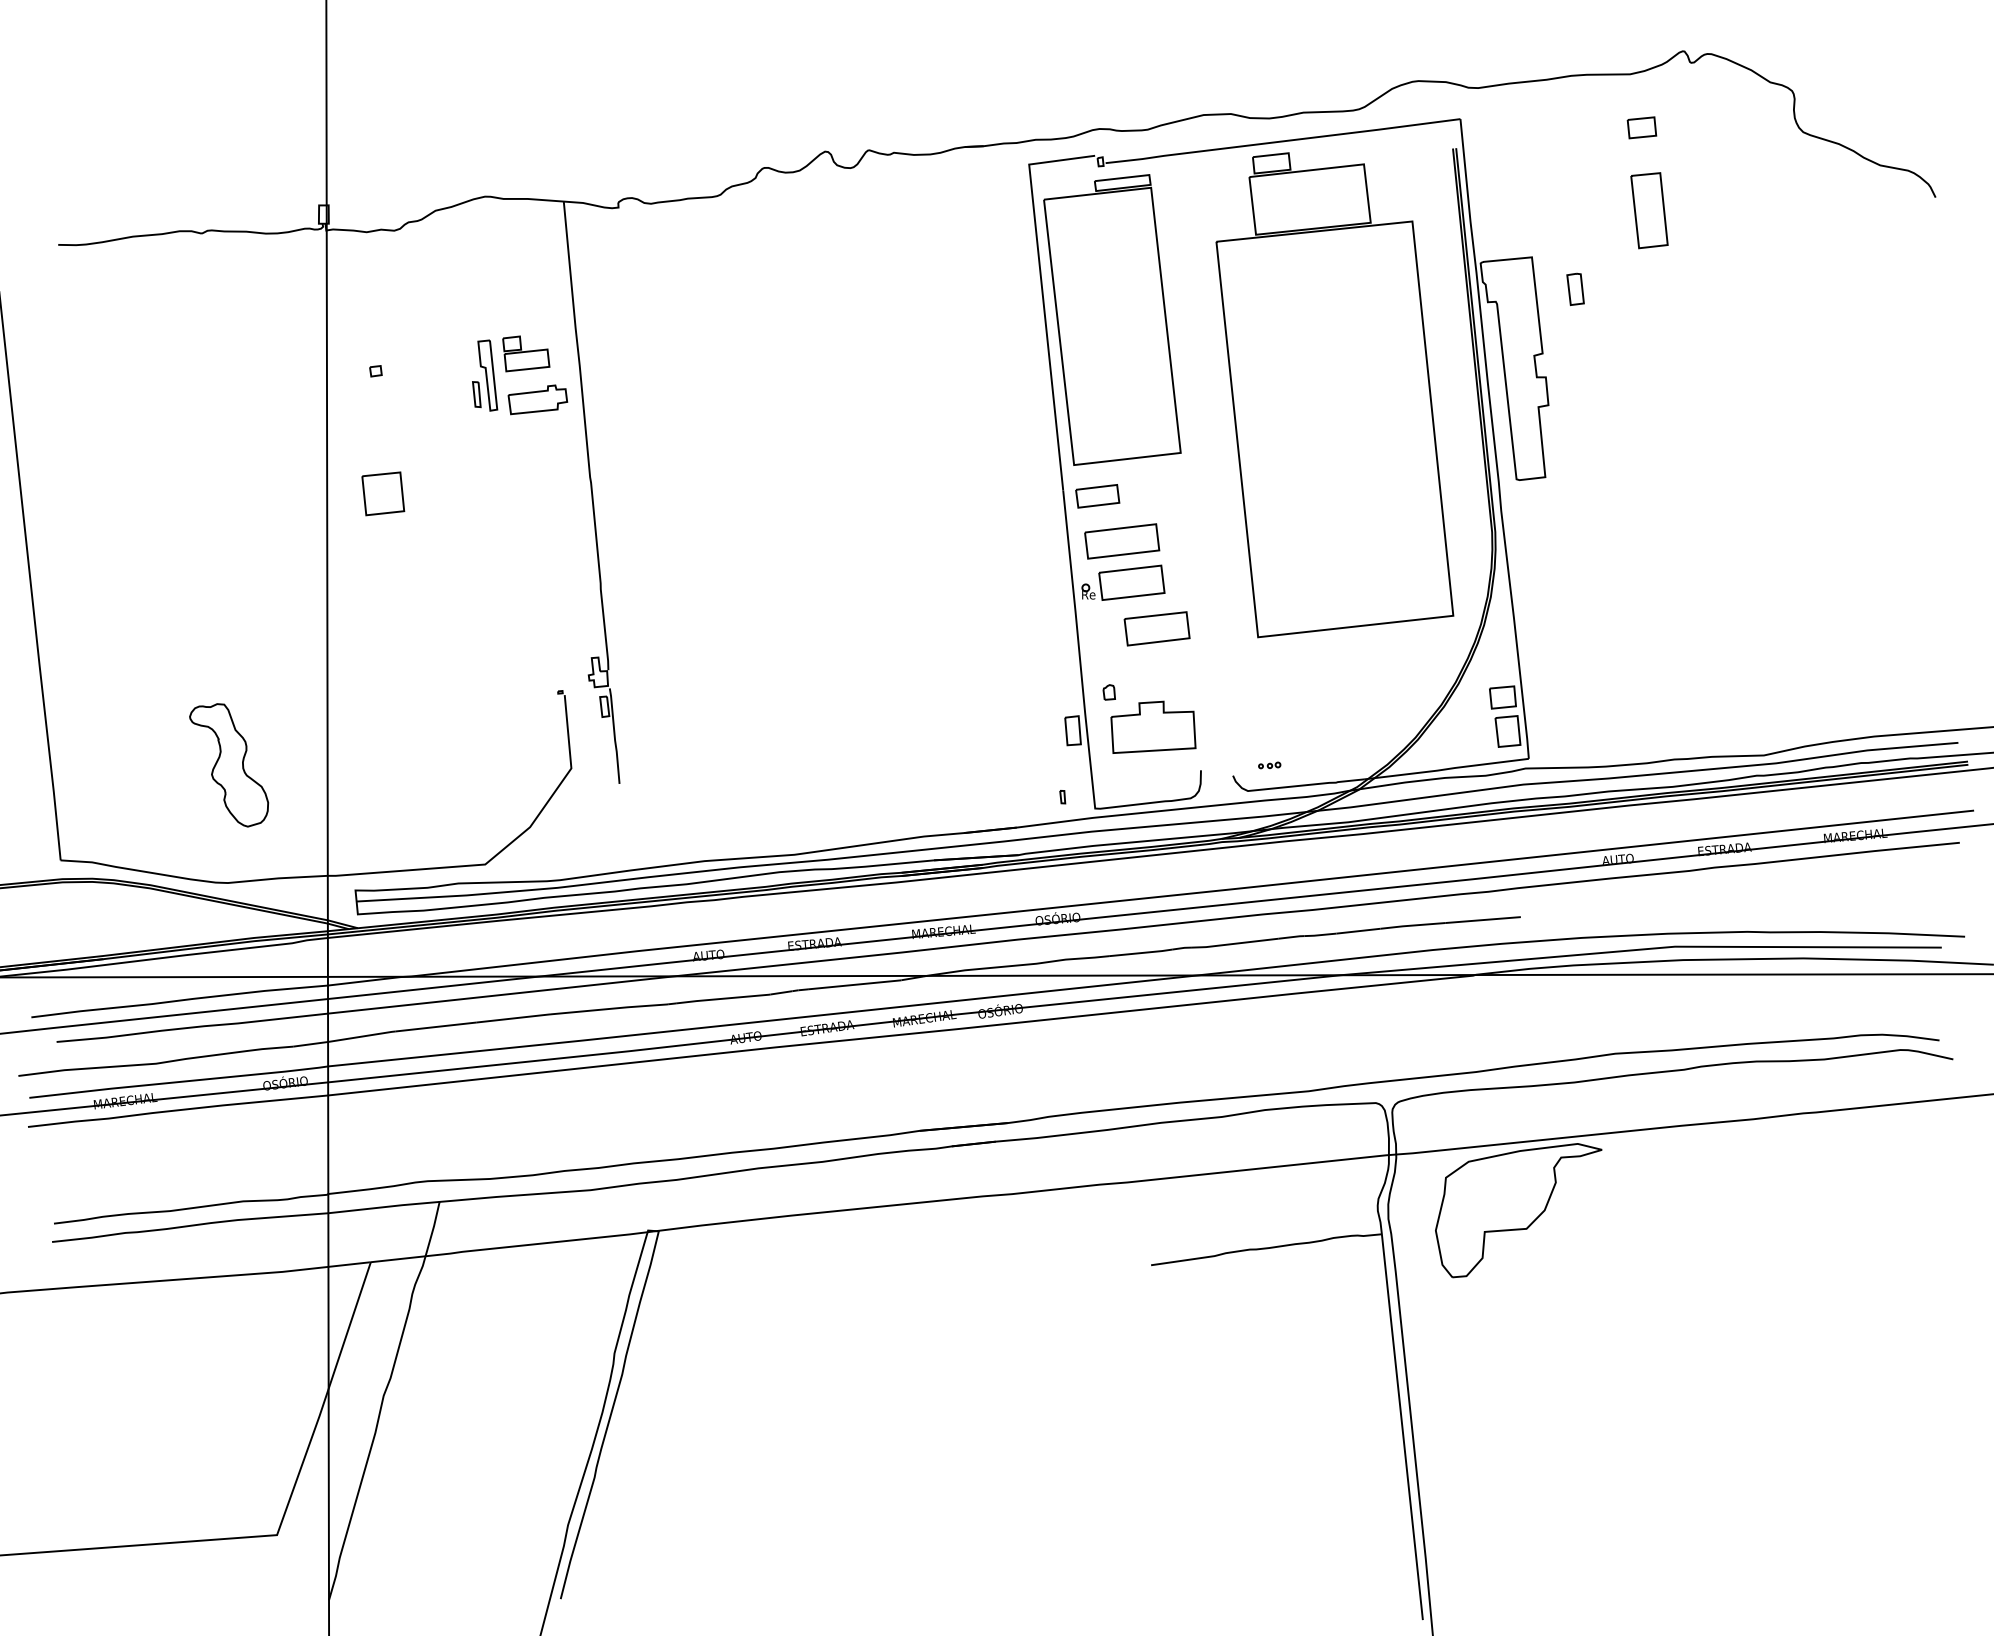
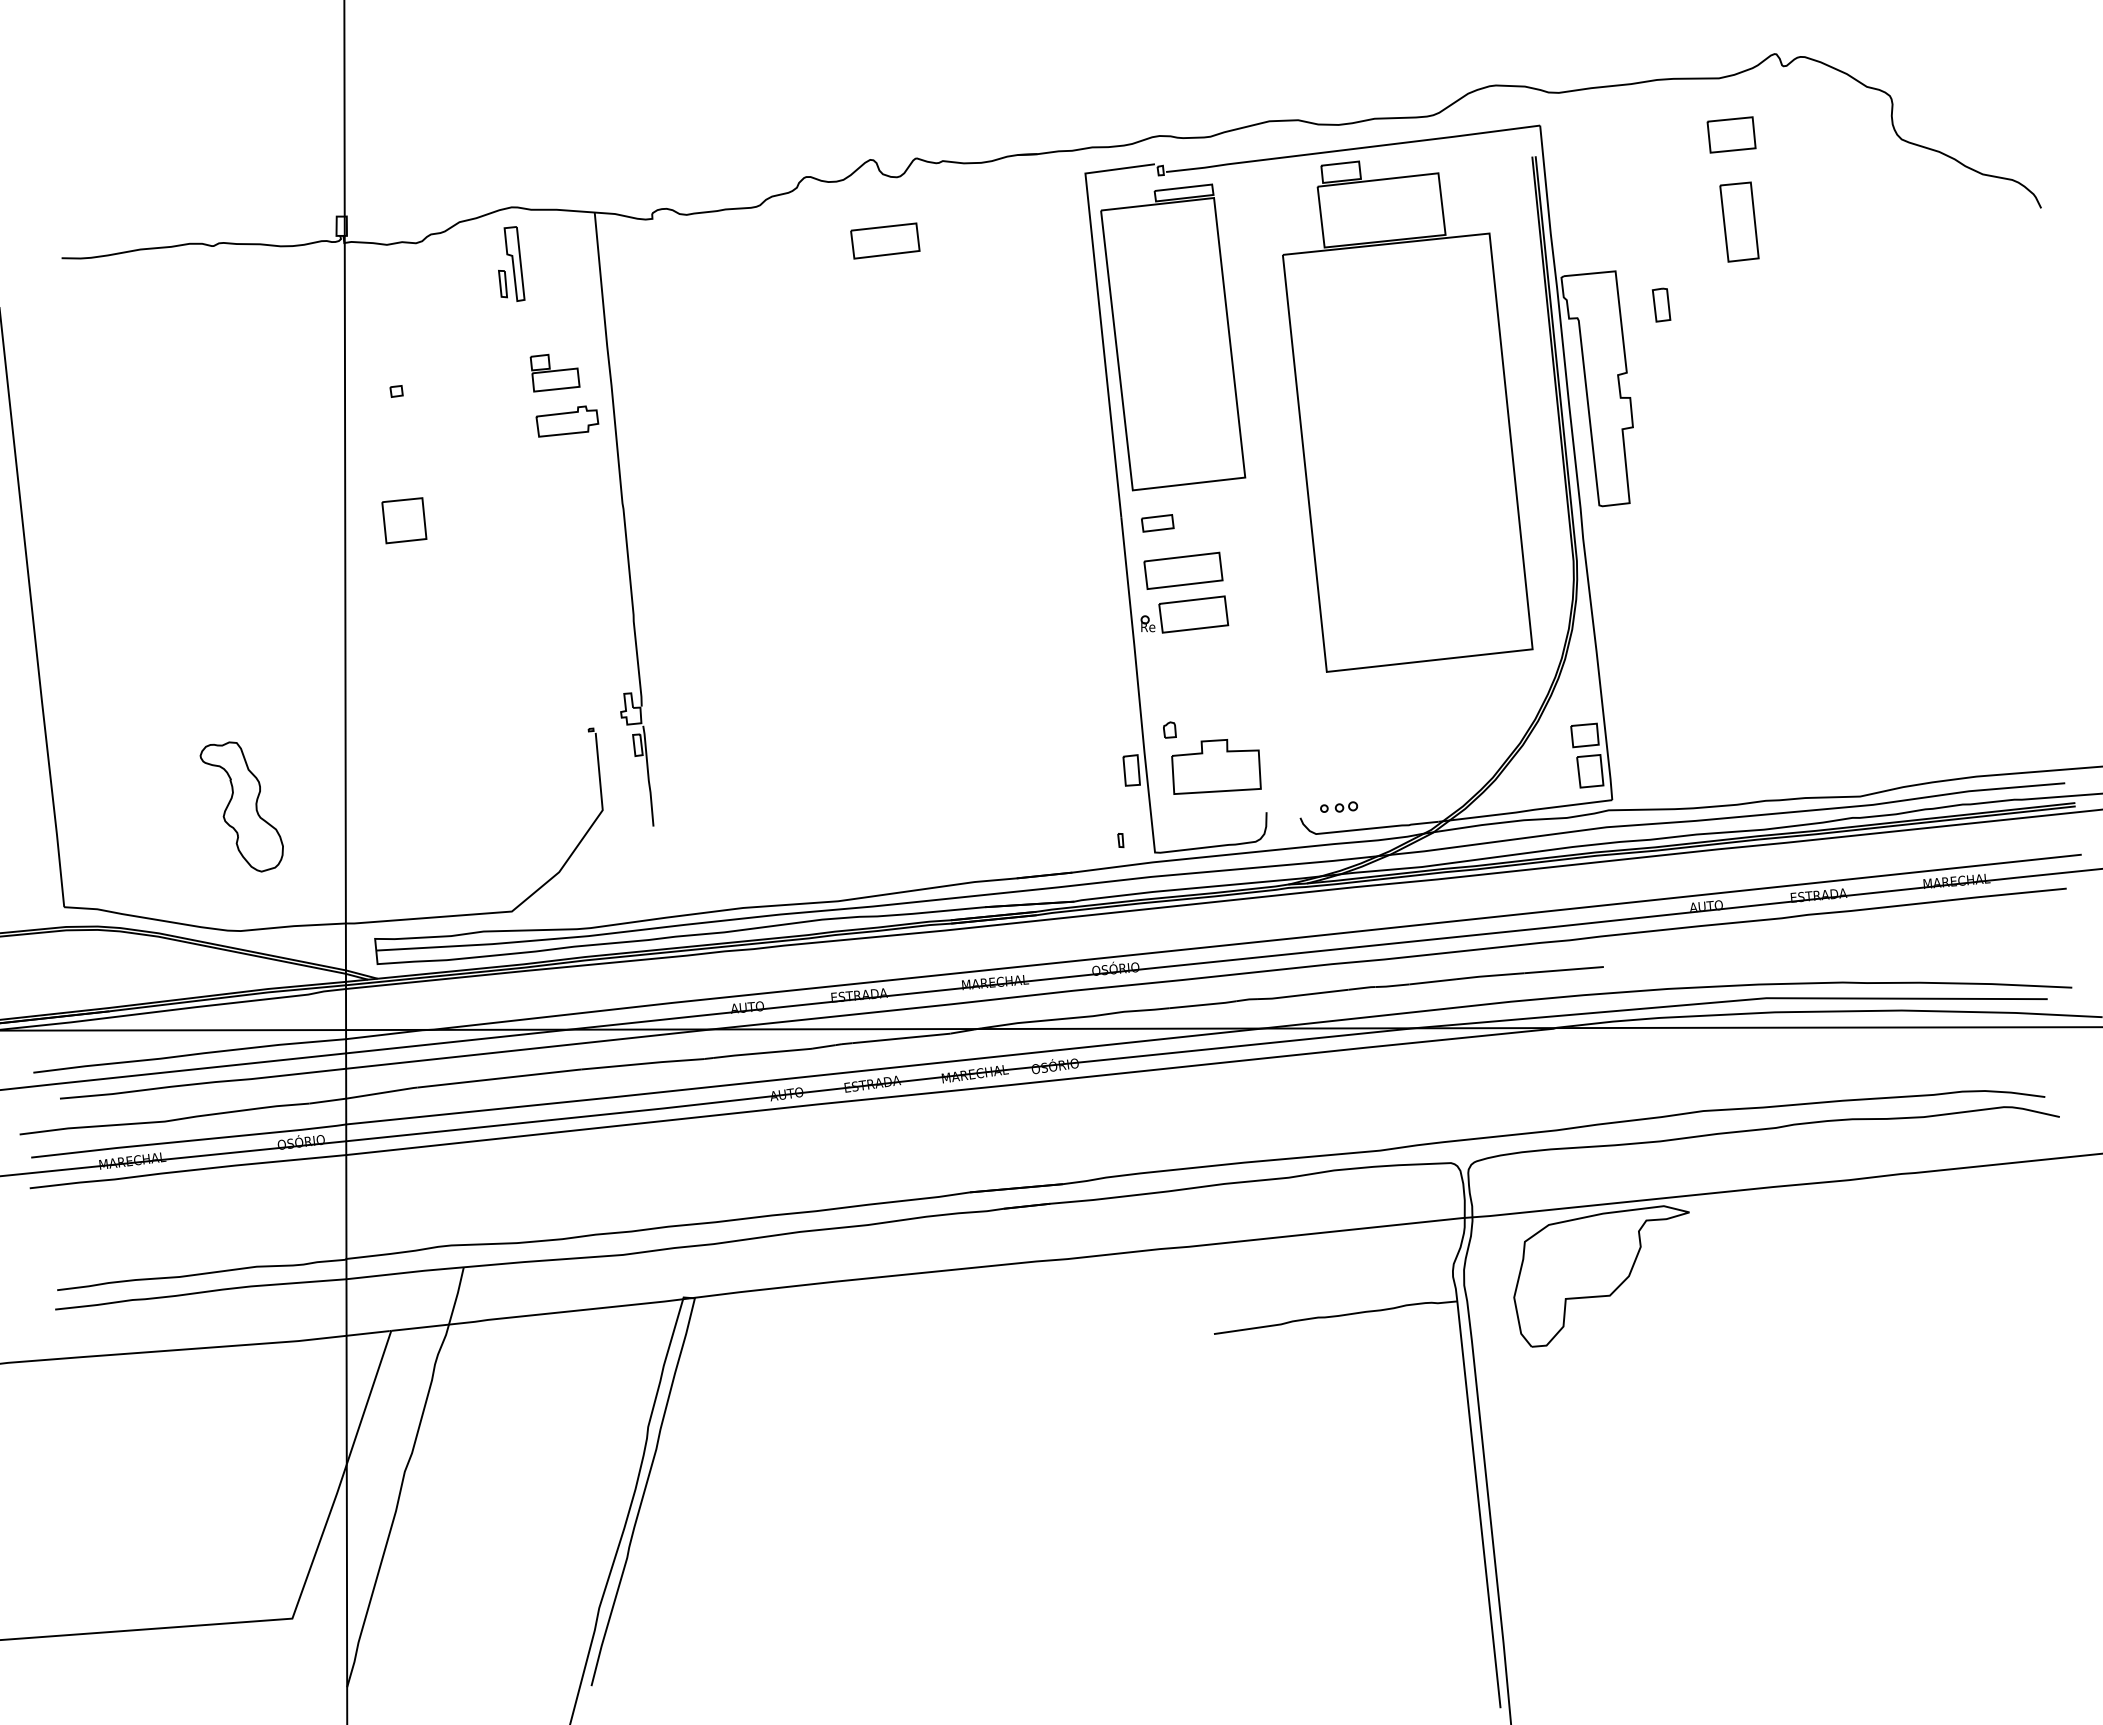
part: (1641, 127) -> (1731, 134), size x1.6
part: (484, 375) -> (511, 263), moved
part: (1097, 496) -> (1157, 523), size x0.7
part: (1157, 628) -> (885, 240), moved
part: (1269, 764) -> (1338, 806), size x1.6

